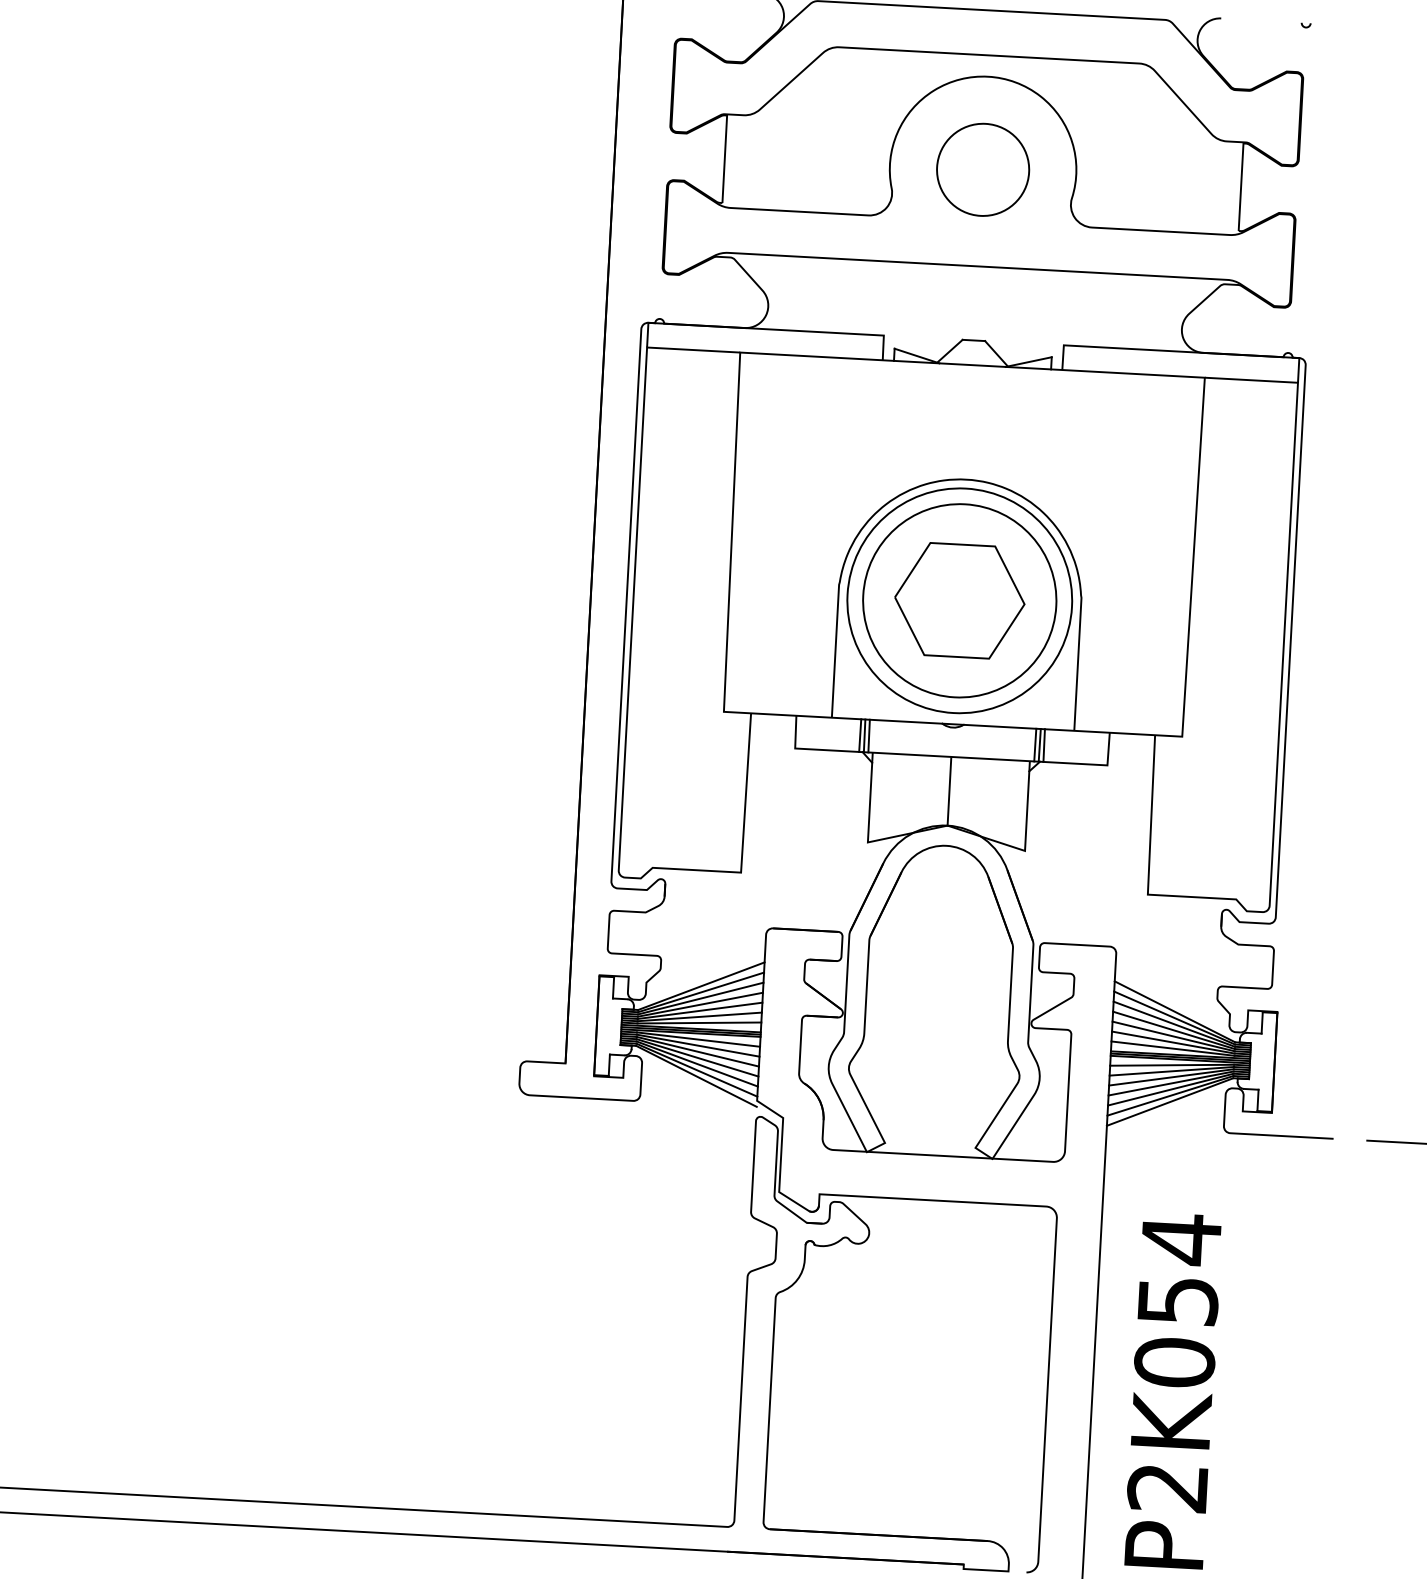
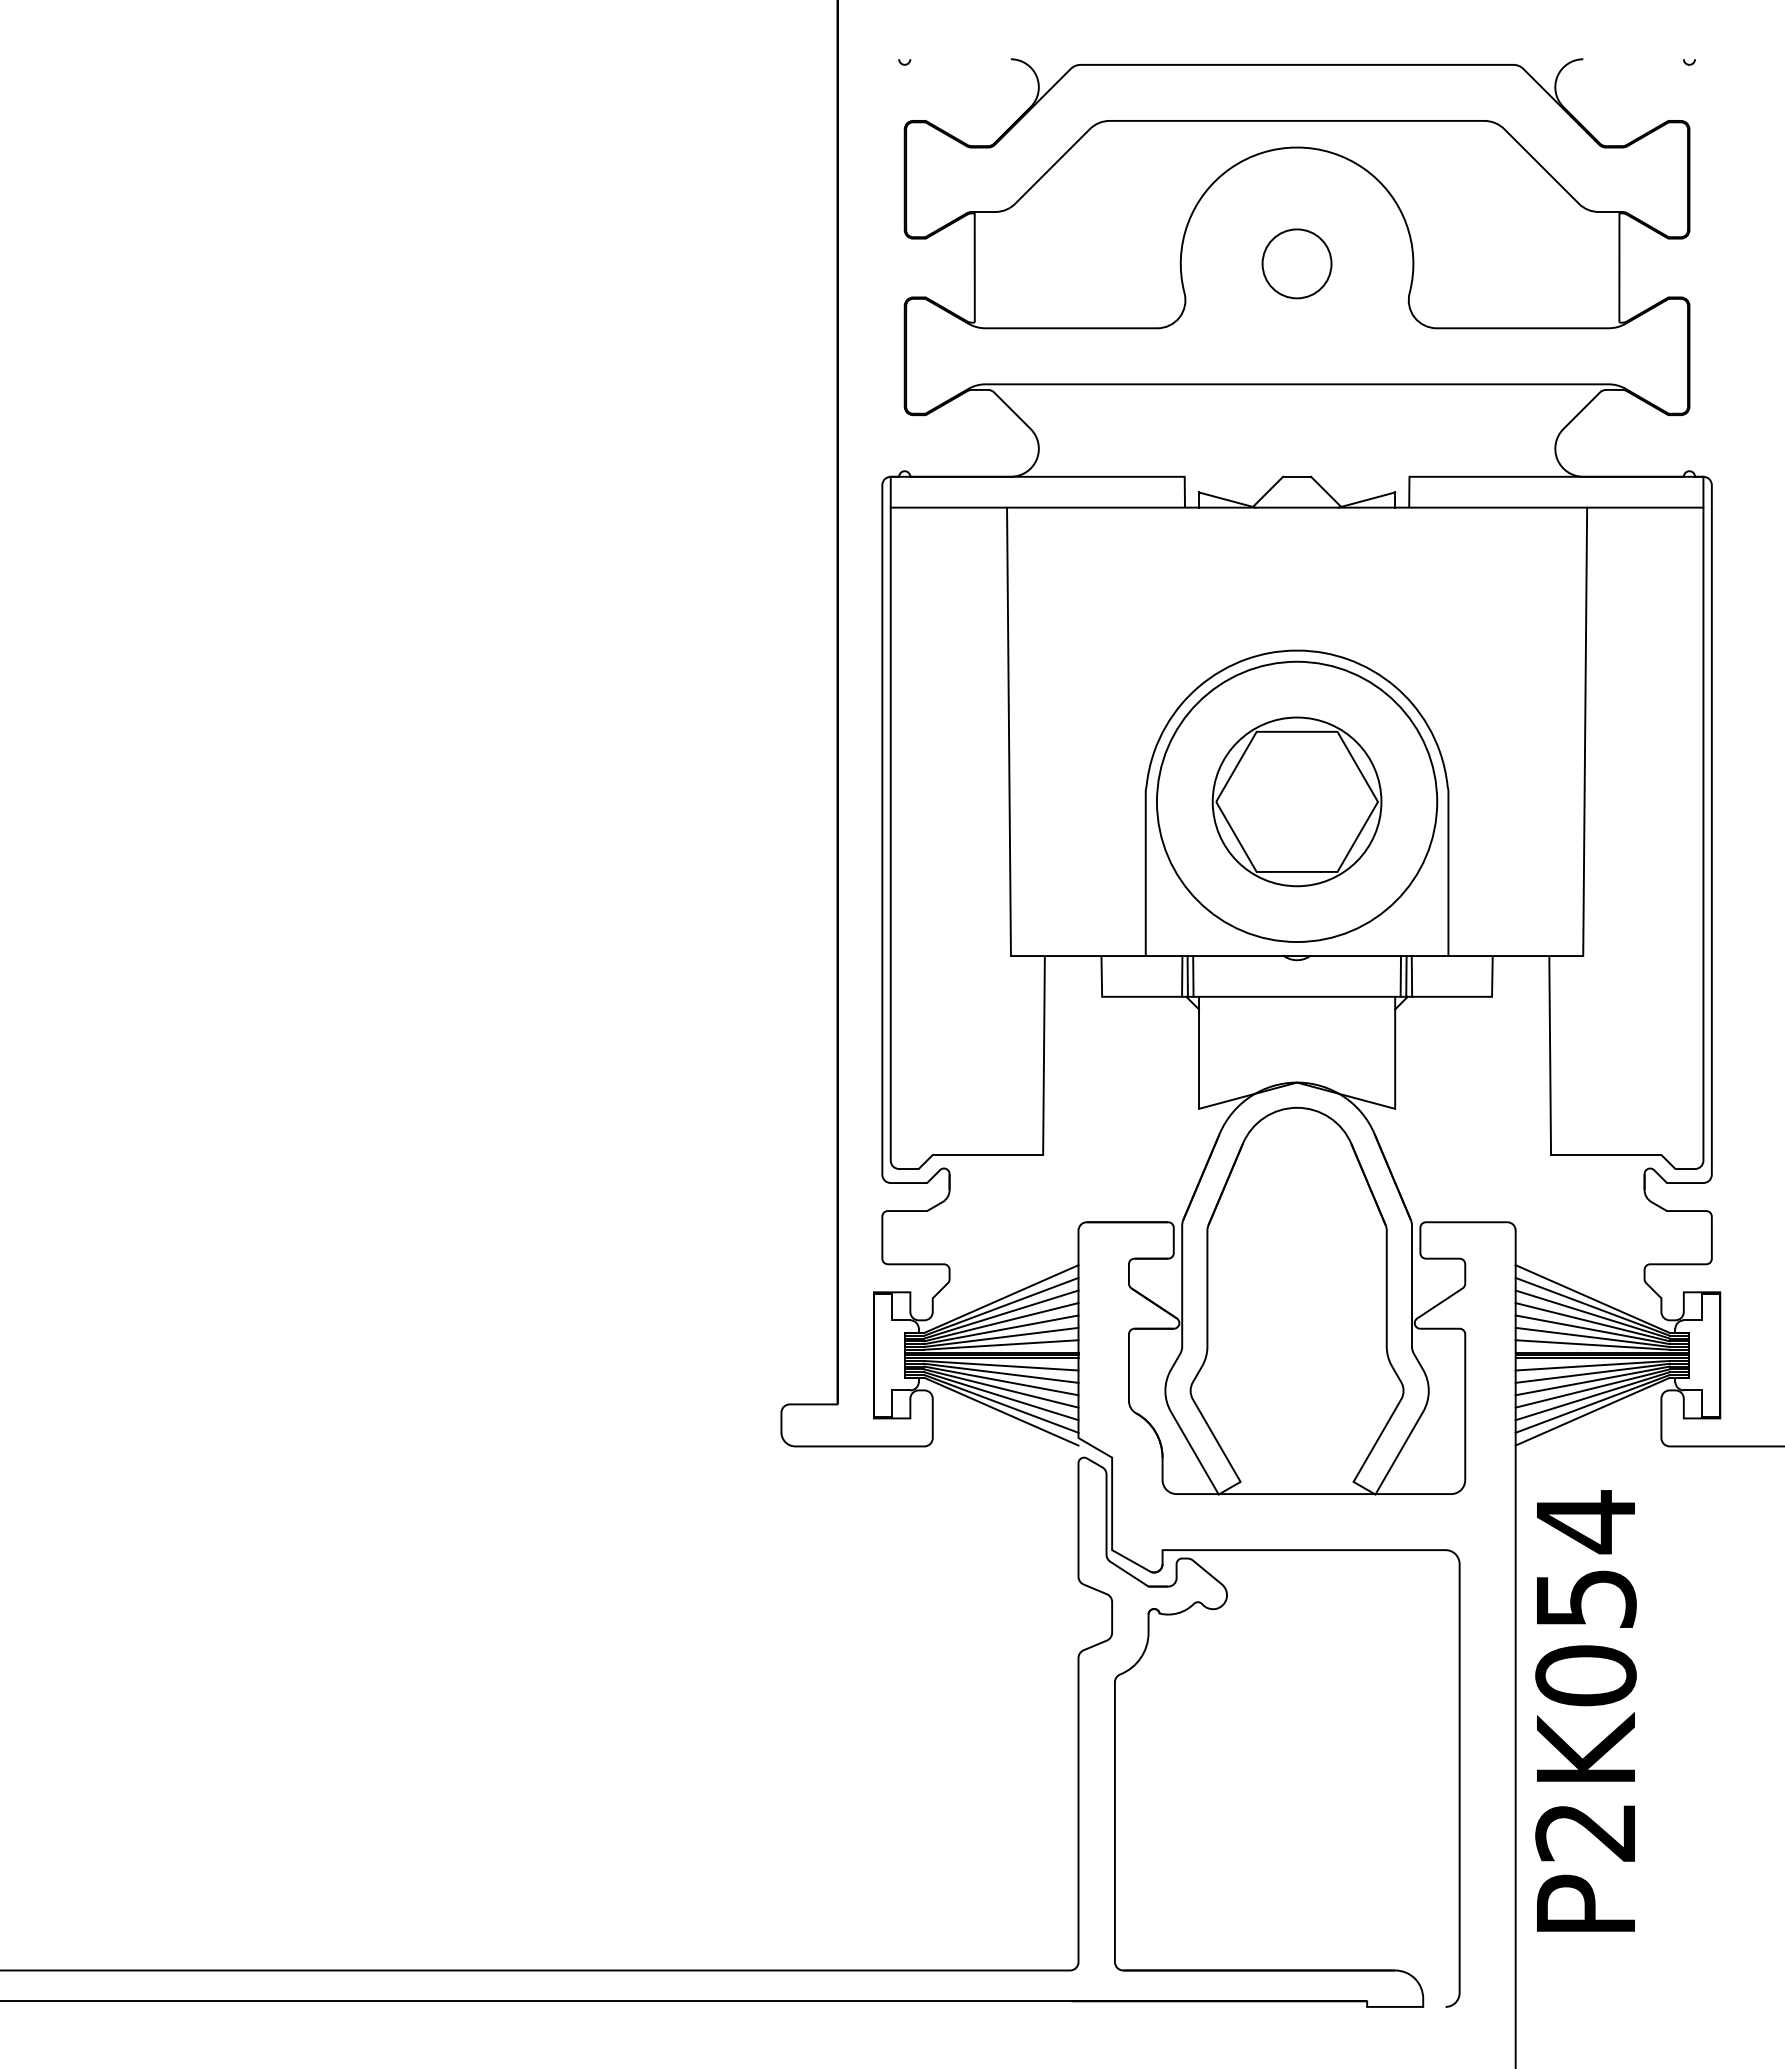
circle: (982, 169) -> (1296, 263), size x0.6
circle: (959, 600) -> (1296, 801), size x0.7
line: (949, 791) -> (1297, 1039), removed
text: (1172, 1390) -> (1585, 1710), moved

